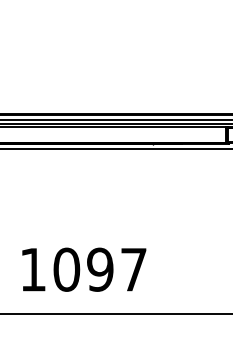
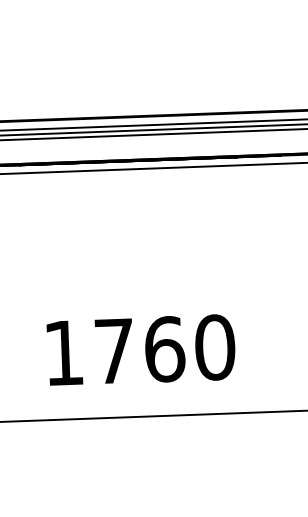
text: (100, 269) -> (164, 348), 1097 -> 1760

